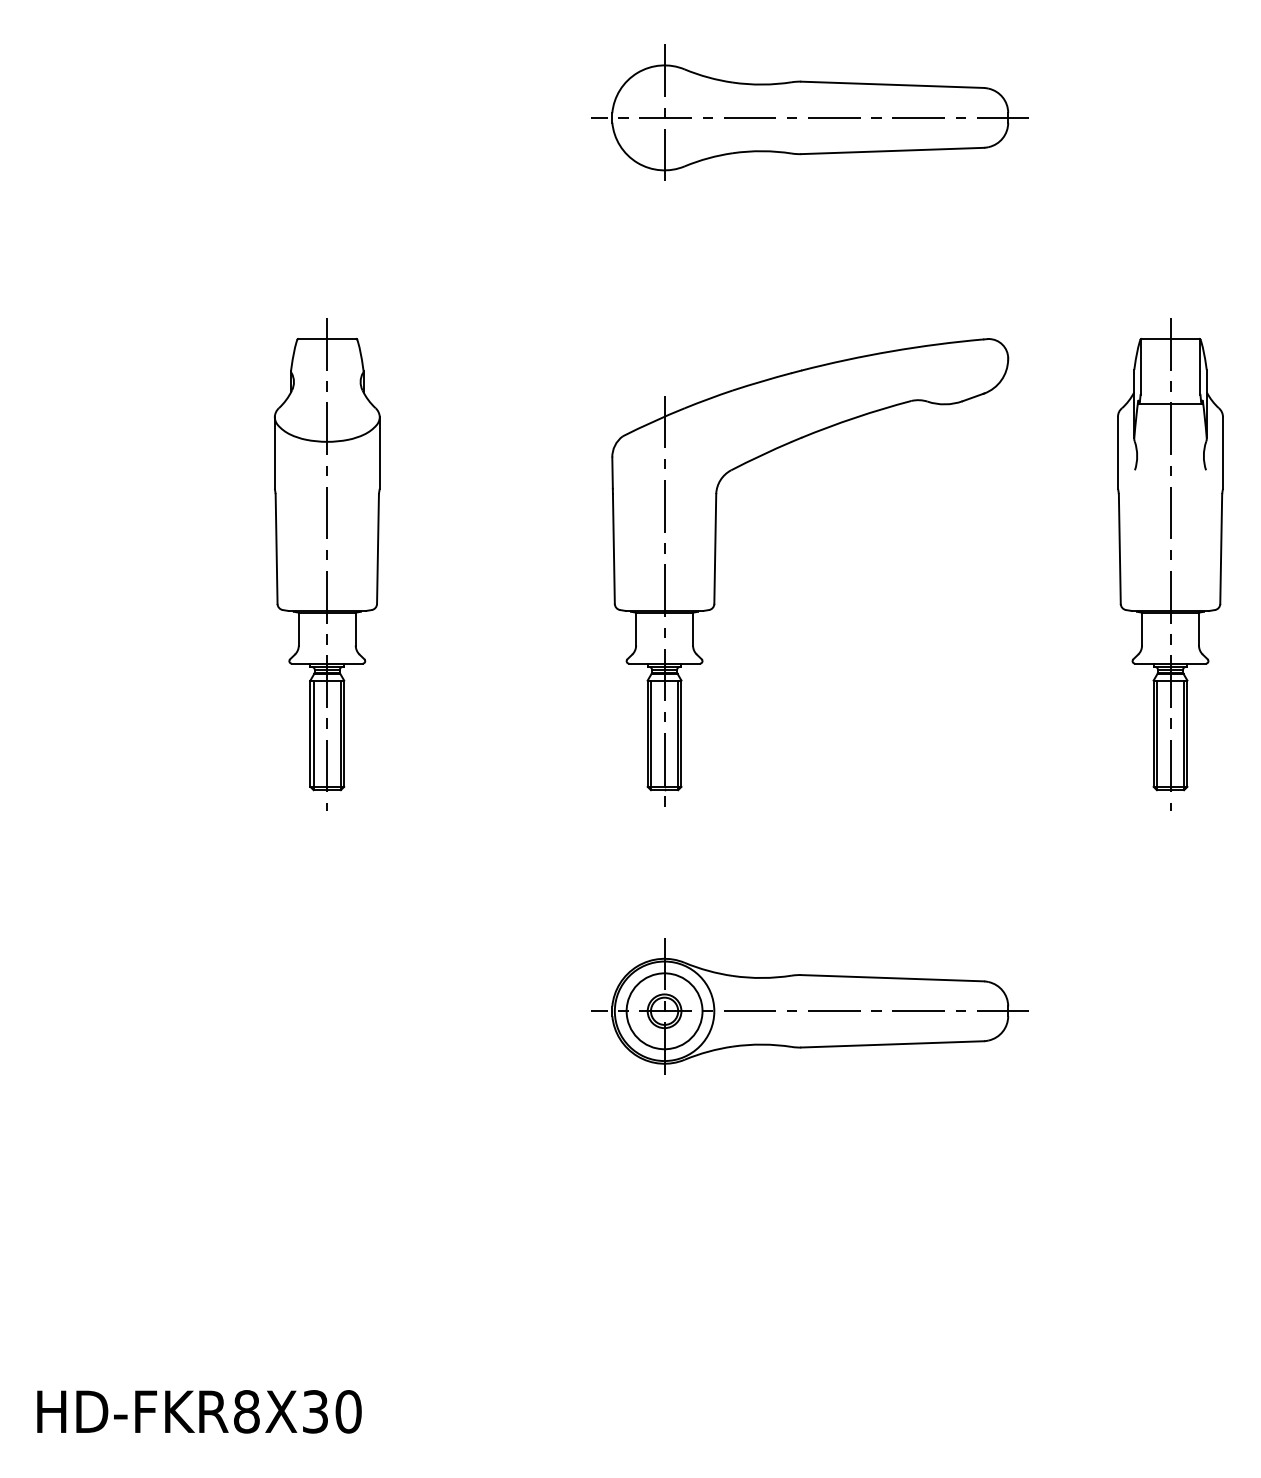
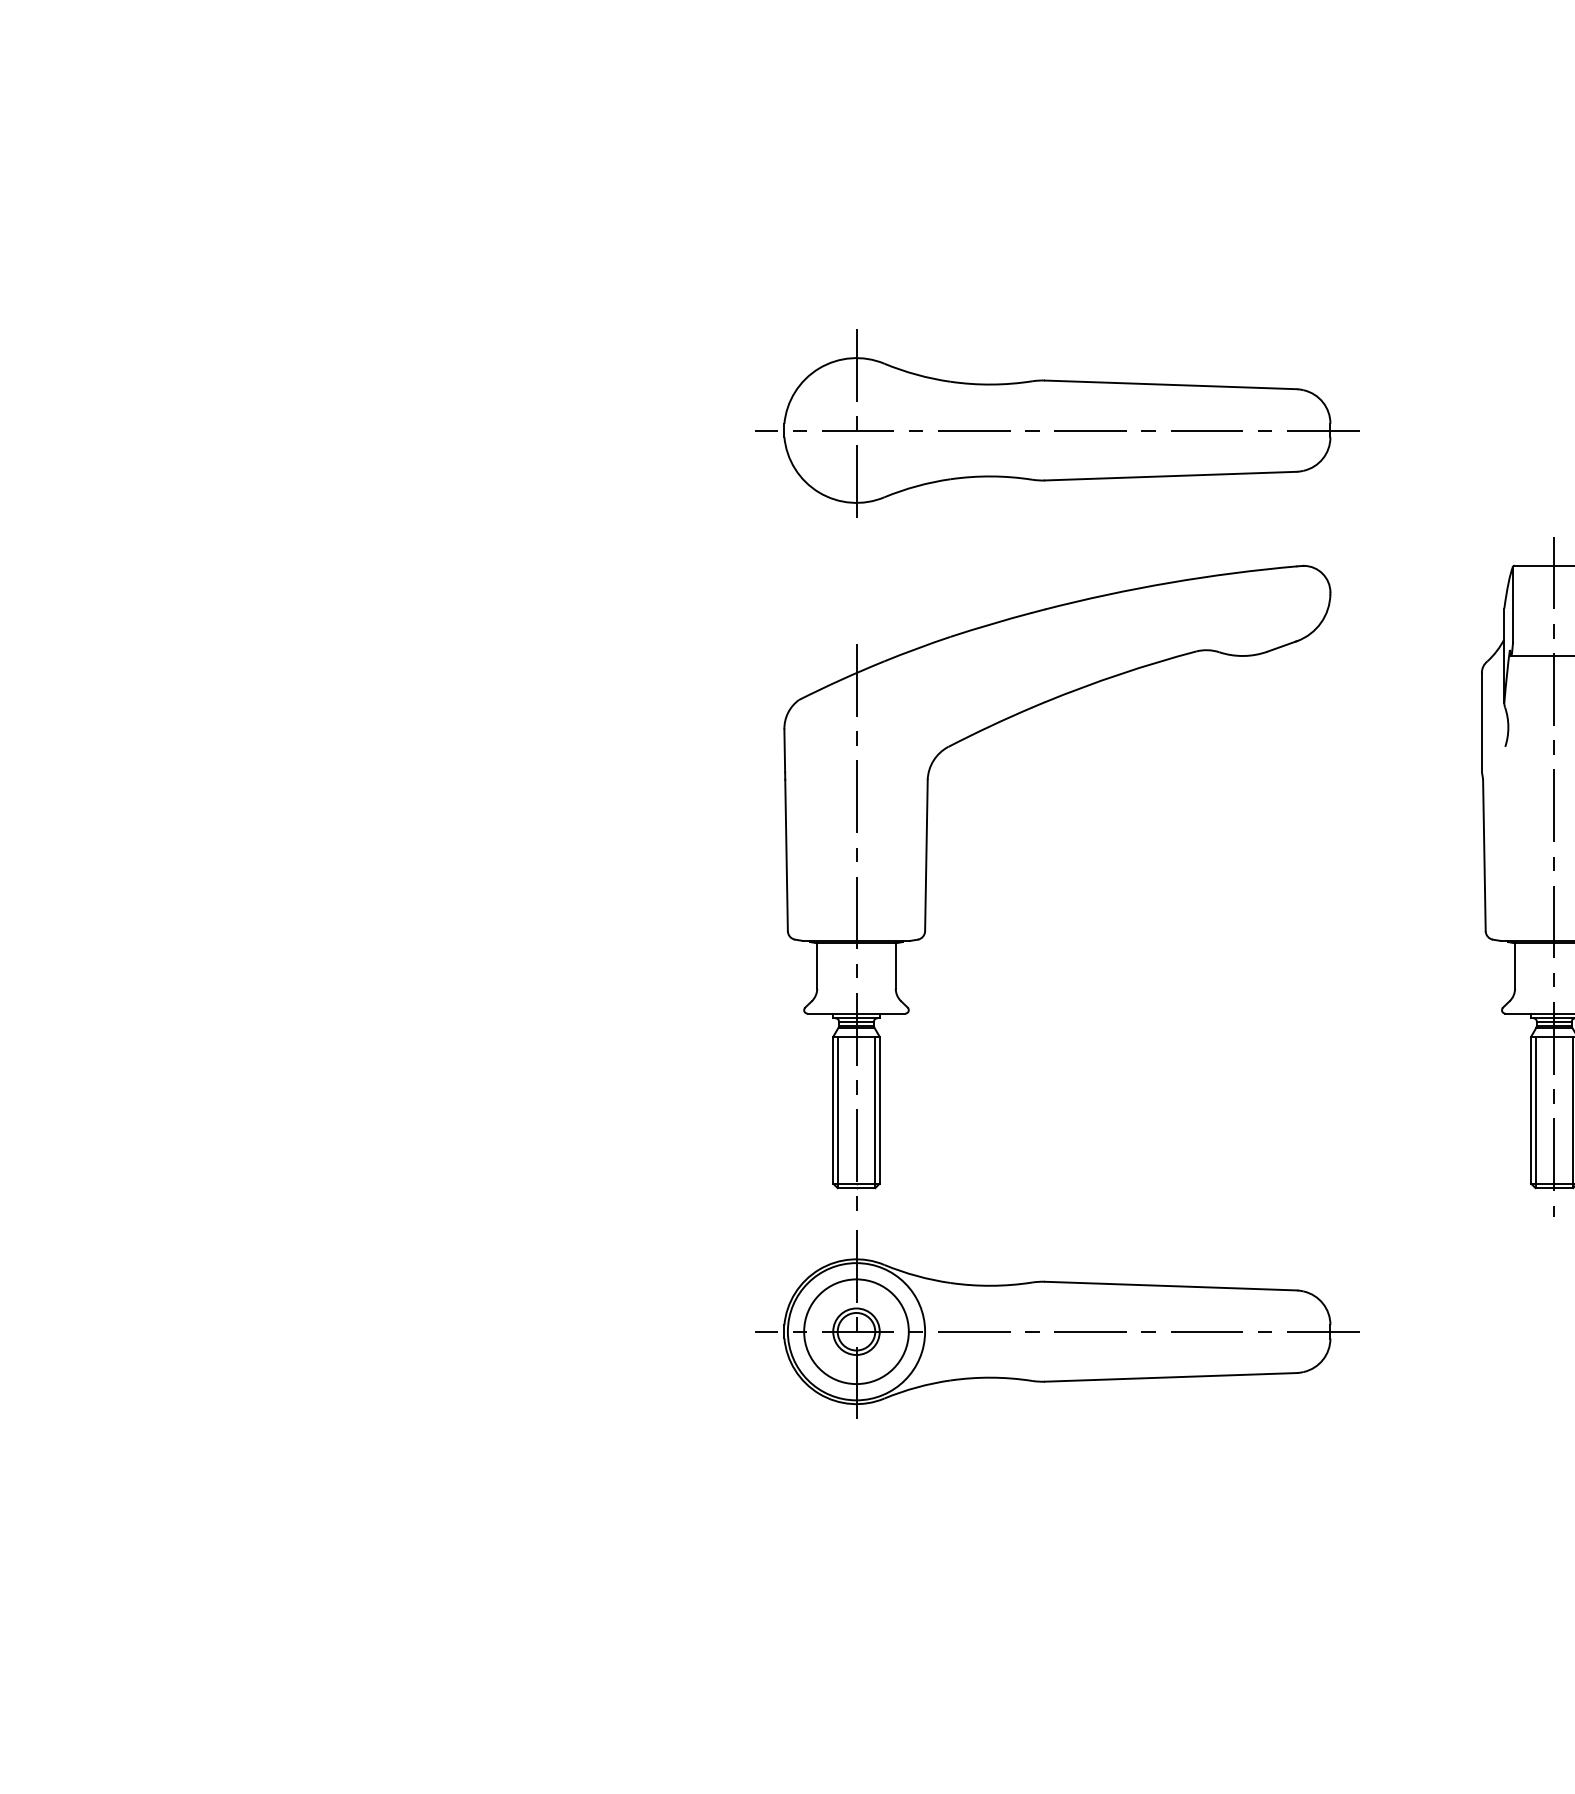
part: (809, 112) -> (1056, 423), moved
part: (326, 564) -> (390, 876), removed
part: (809, 1006) -> (1056, 1325), moved

